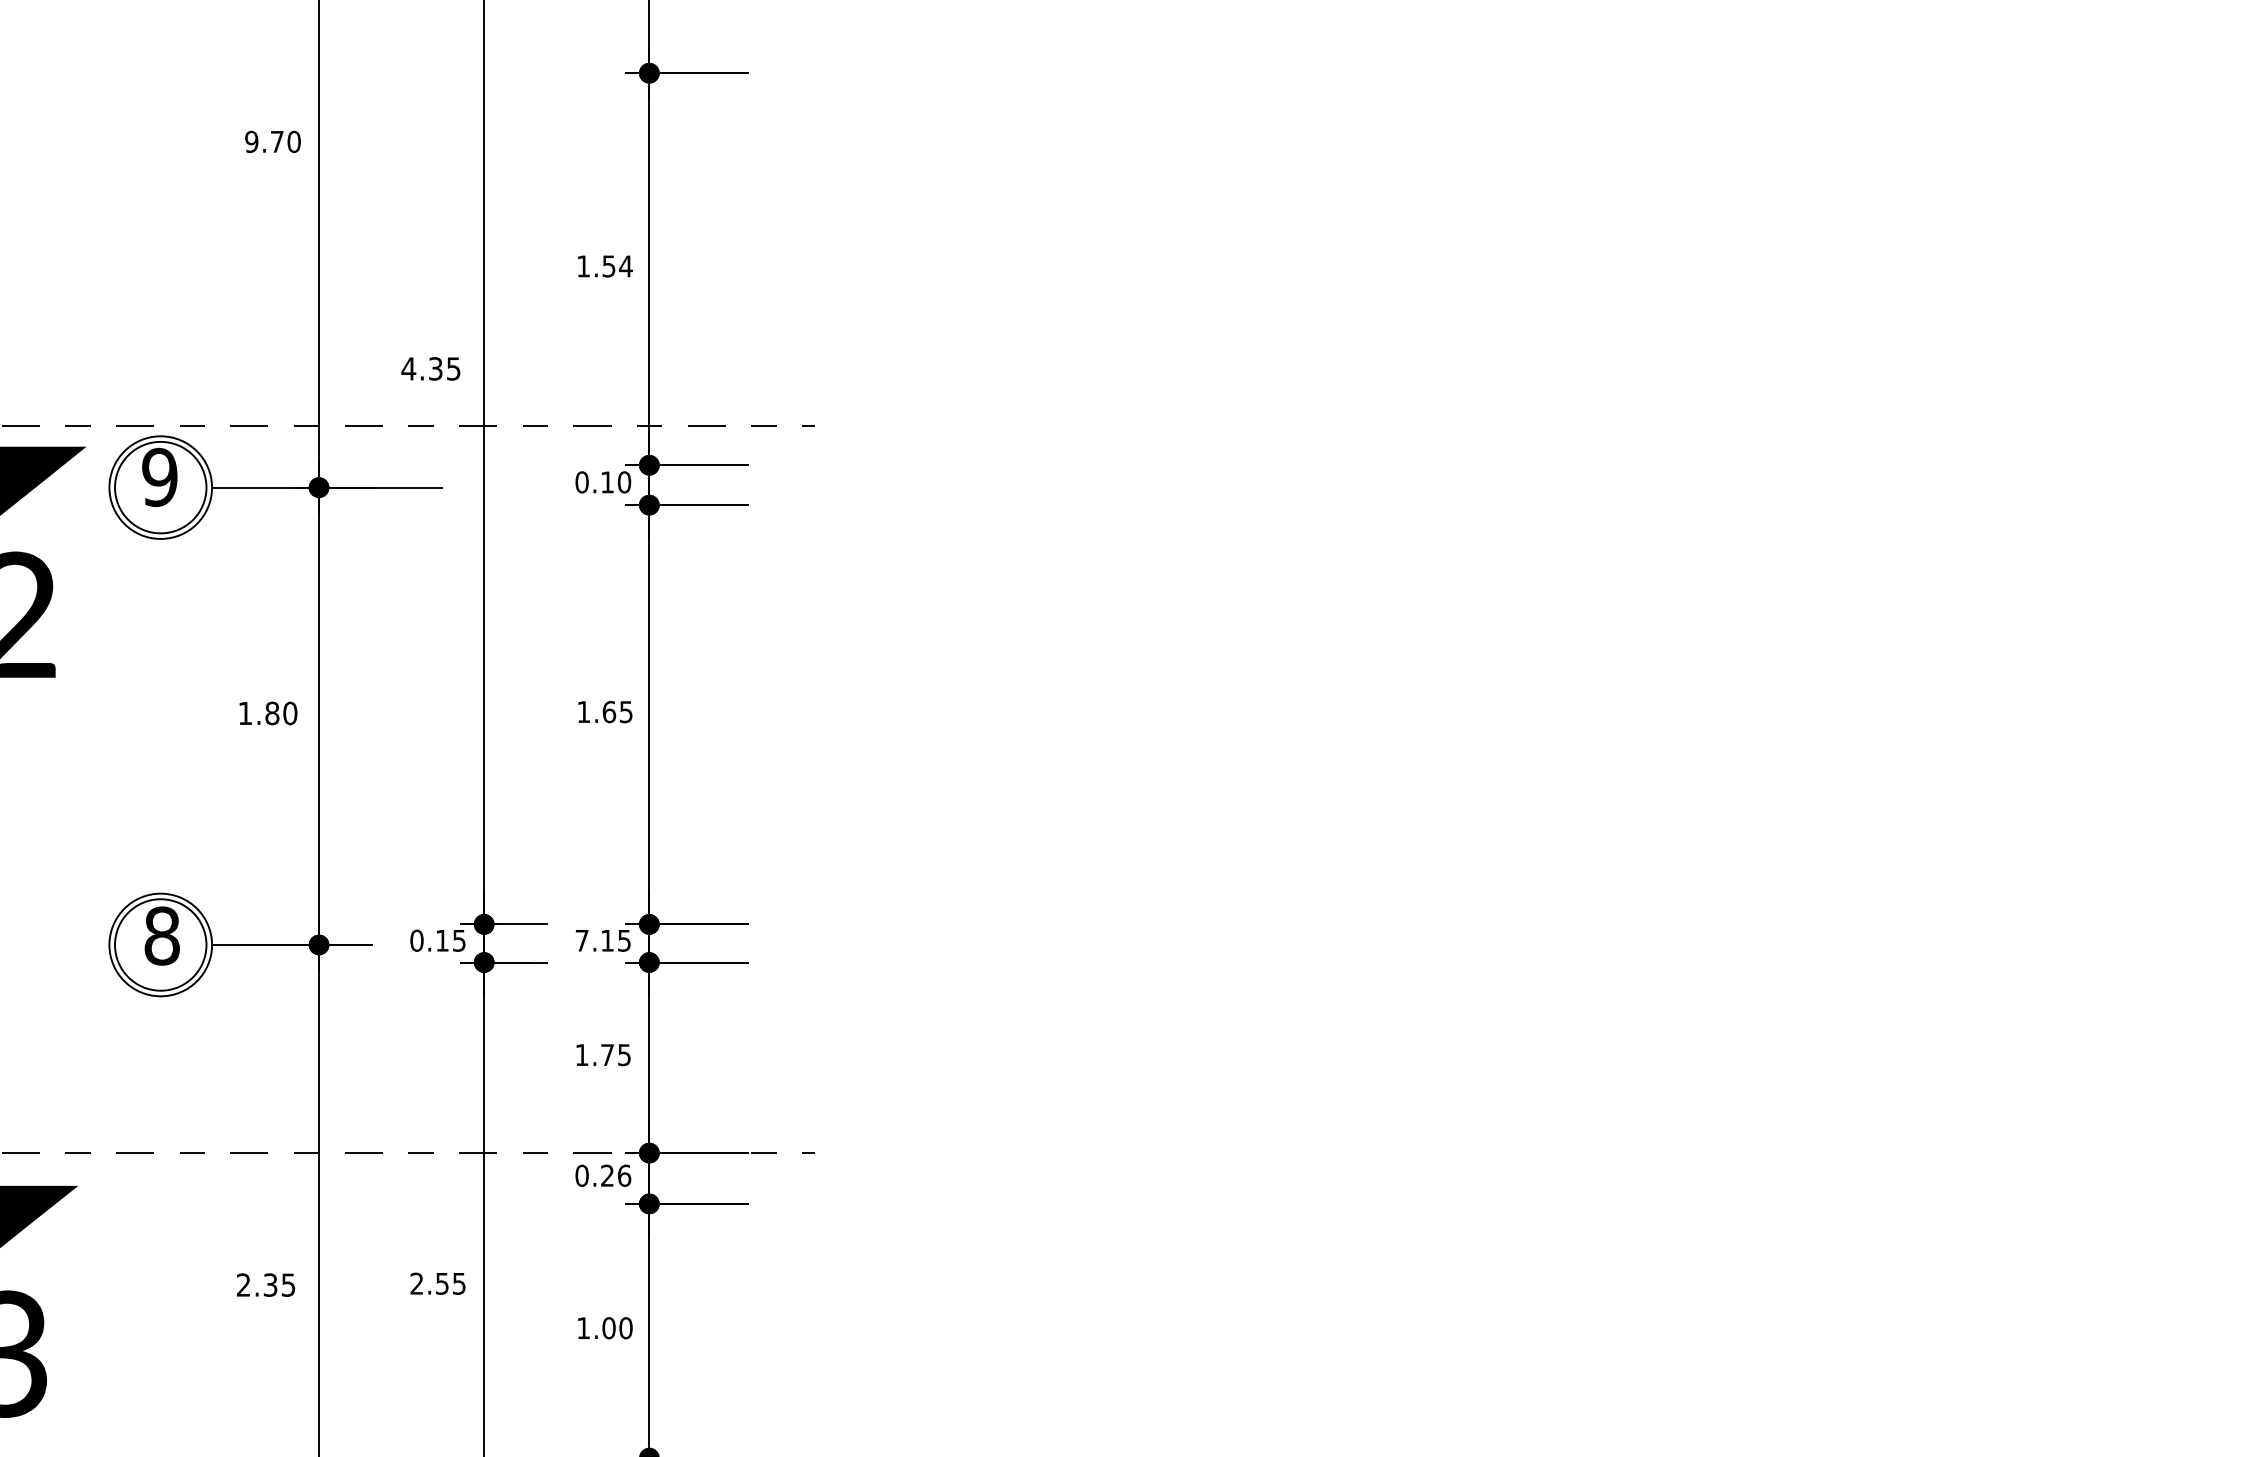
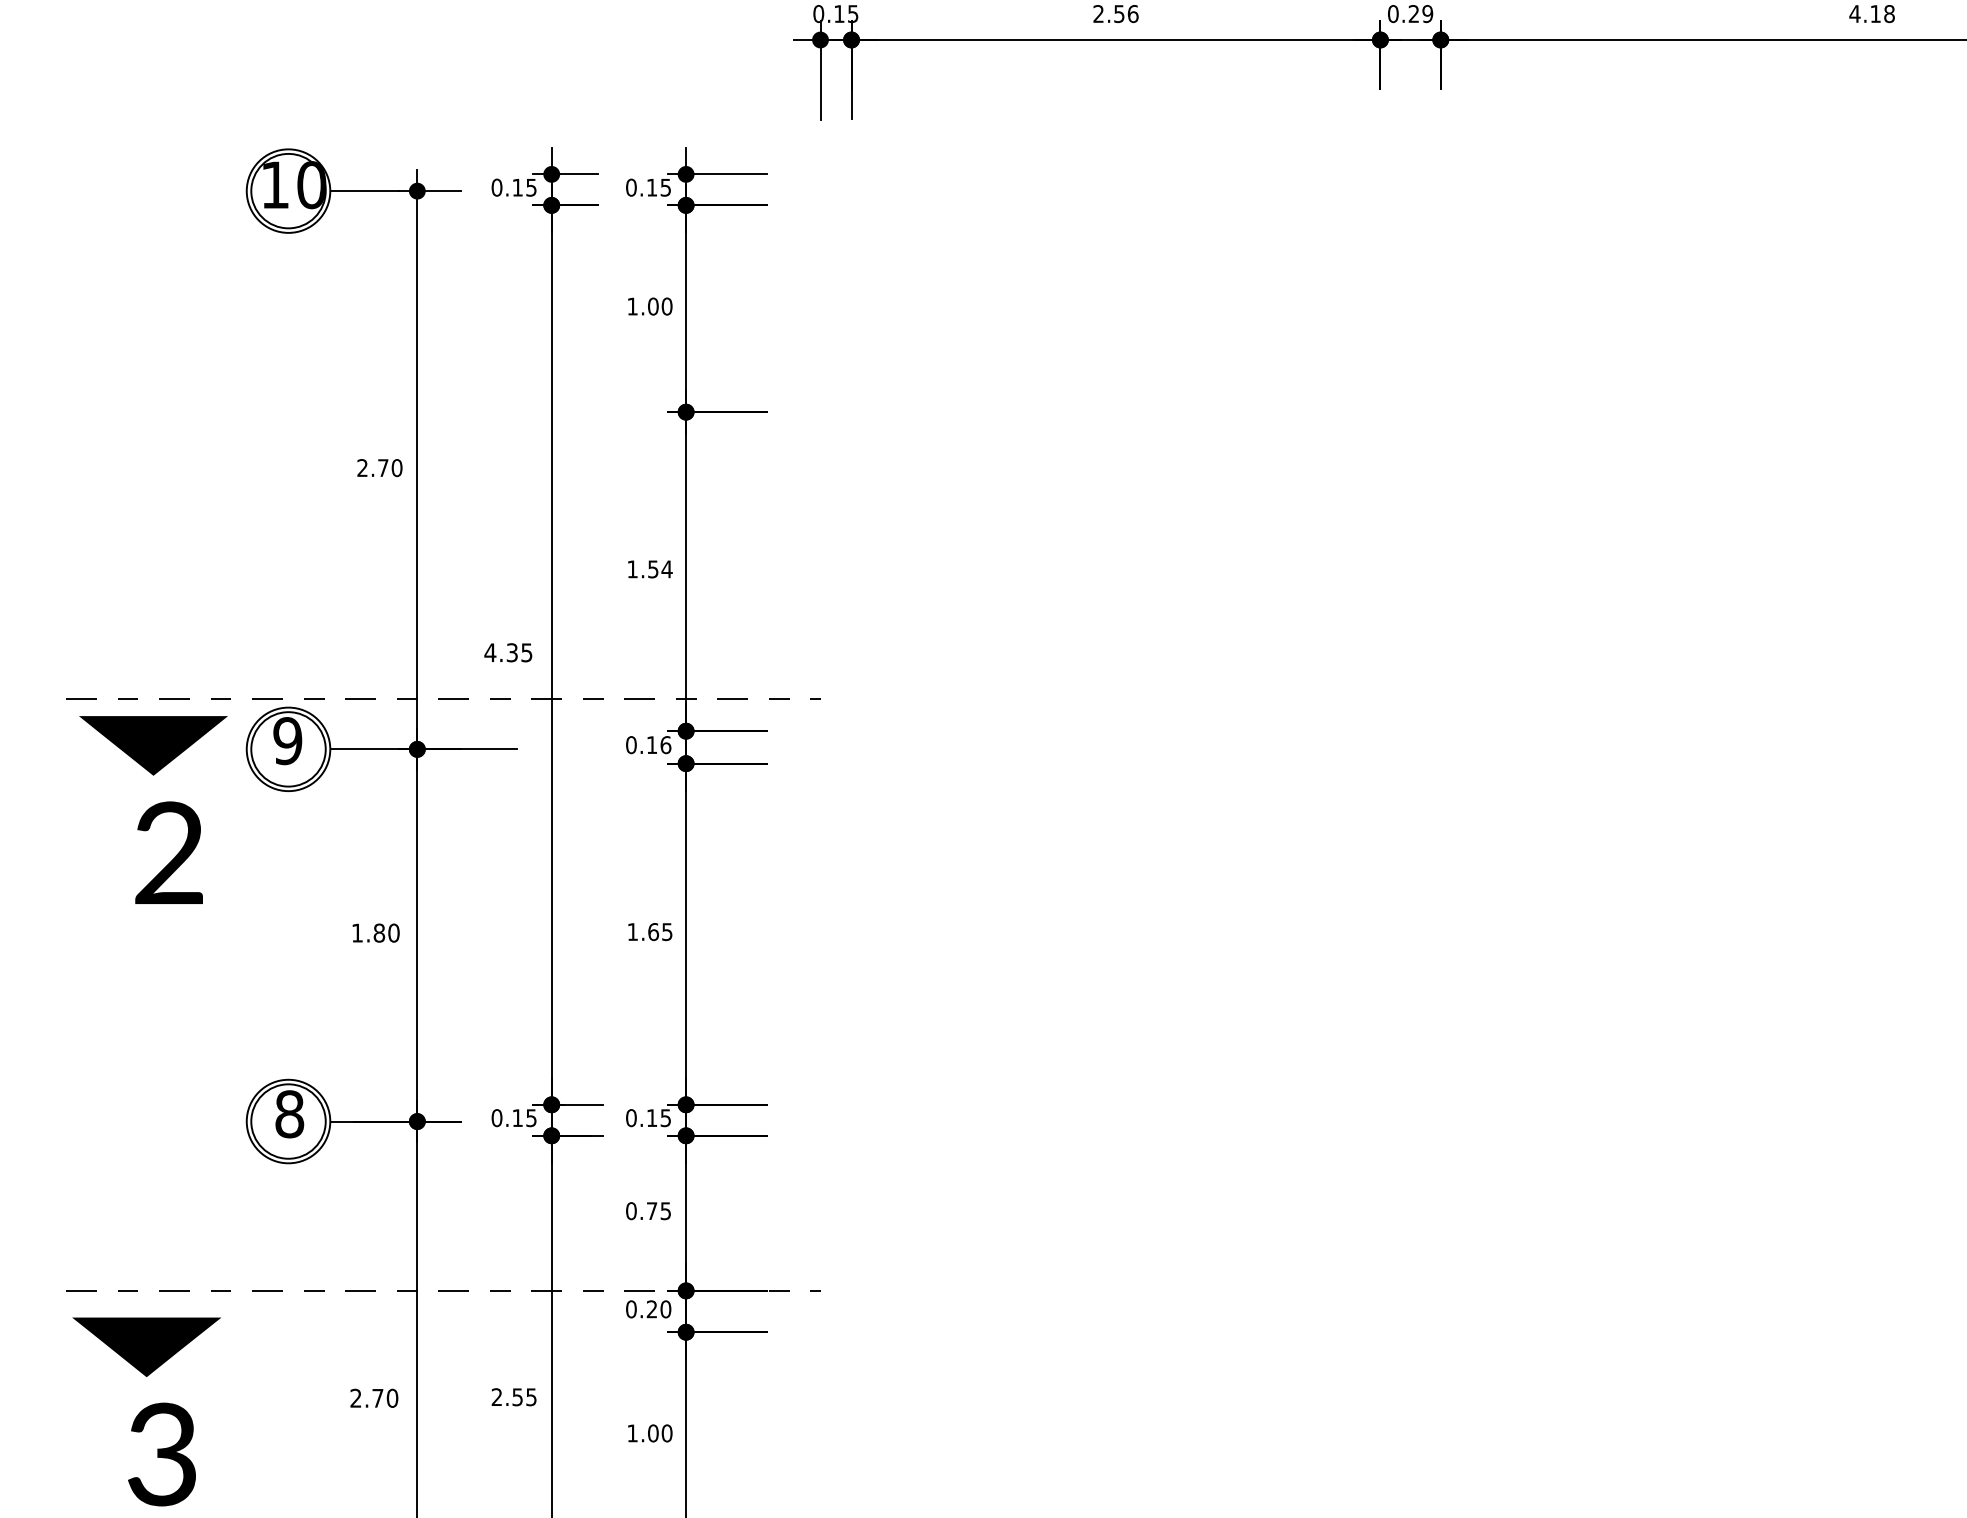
text: (251, 142) -> (362, 468), 9.70 -> 2.70
text: (624, 481) -> (665, 744), 0.10 -> 0.16
text: (582, 941) -> (631, 1118), 7.15 -> 0.15
text: (582, 1055) -> (631, 1211), 1.75 -> 0.75
text: (624, 1175) -> (665, 1309), 0.26 -> 0.20
text: (279, 1284) -> (385, 1397), 2.35 -> 2.70

